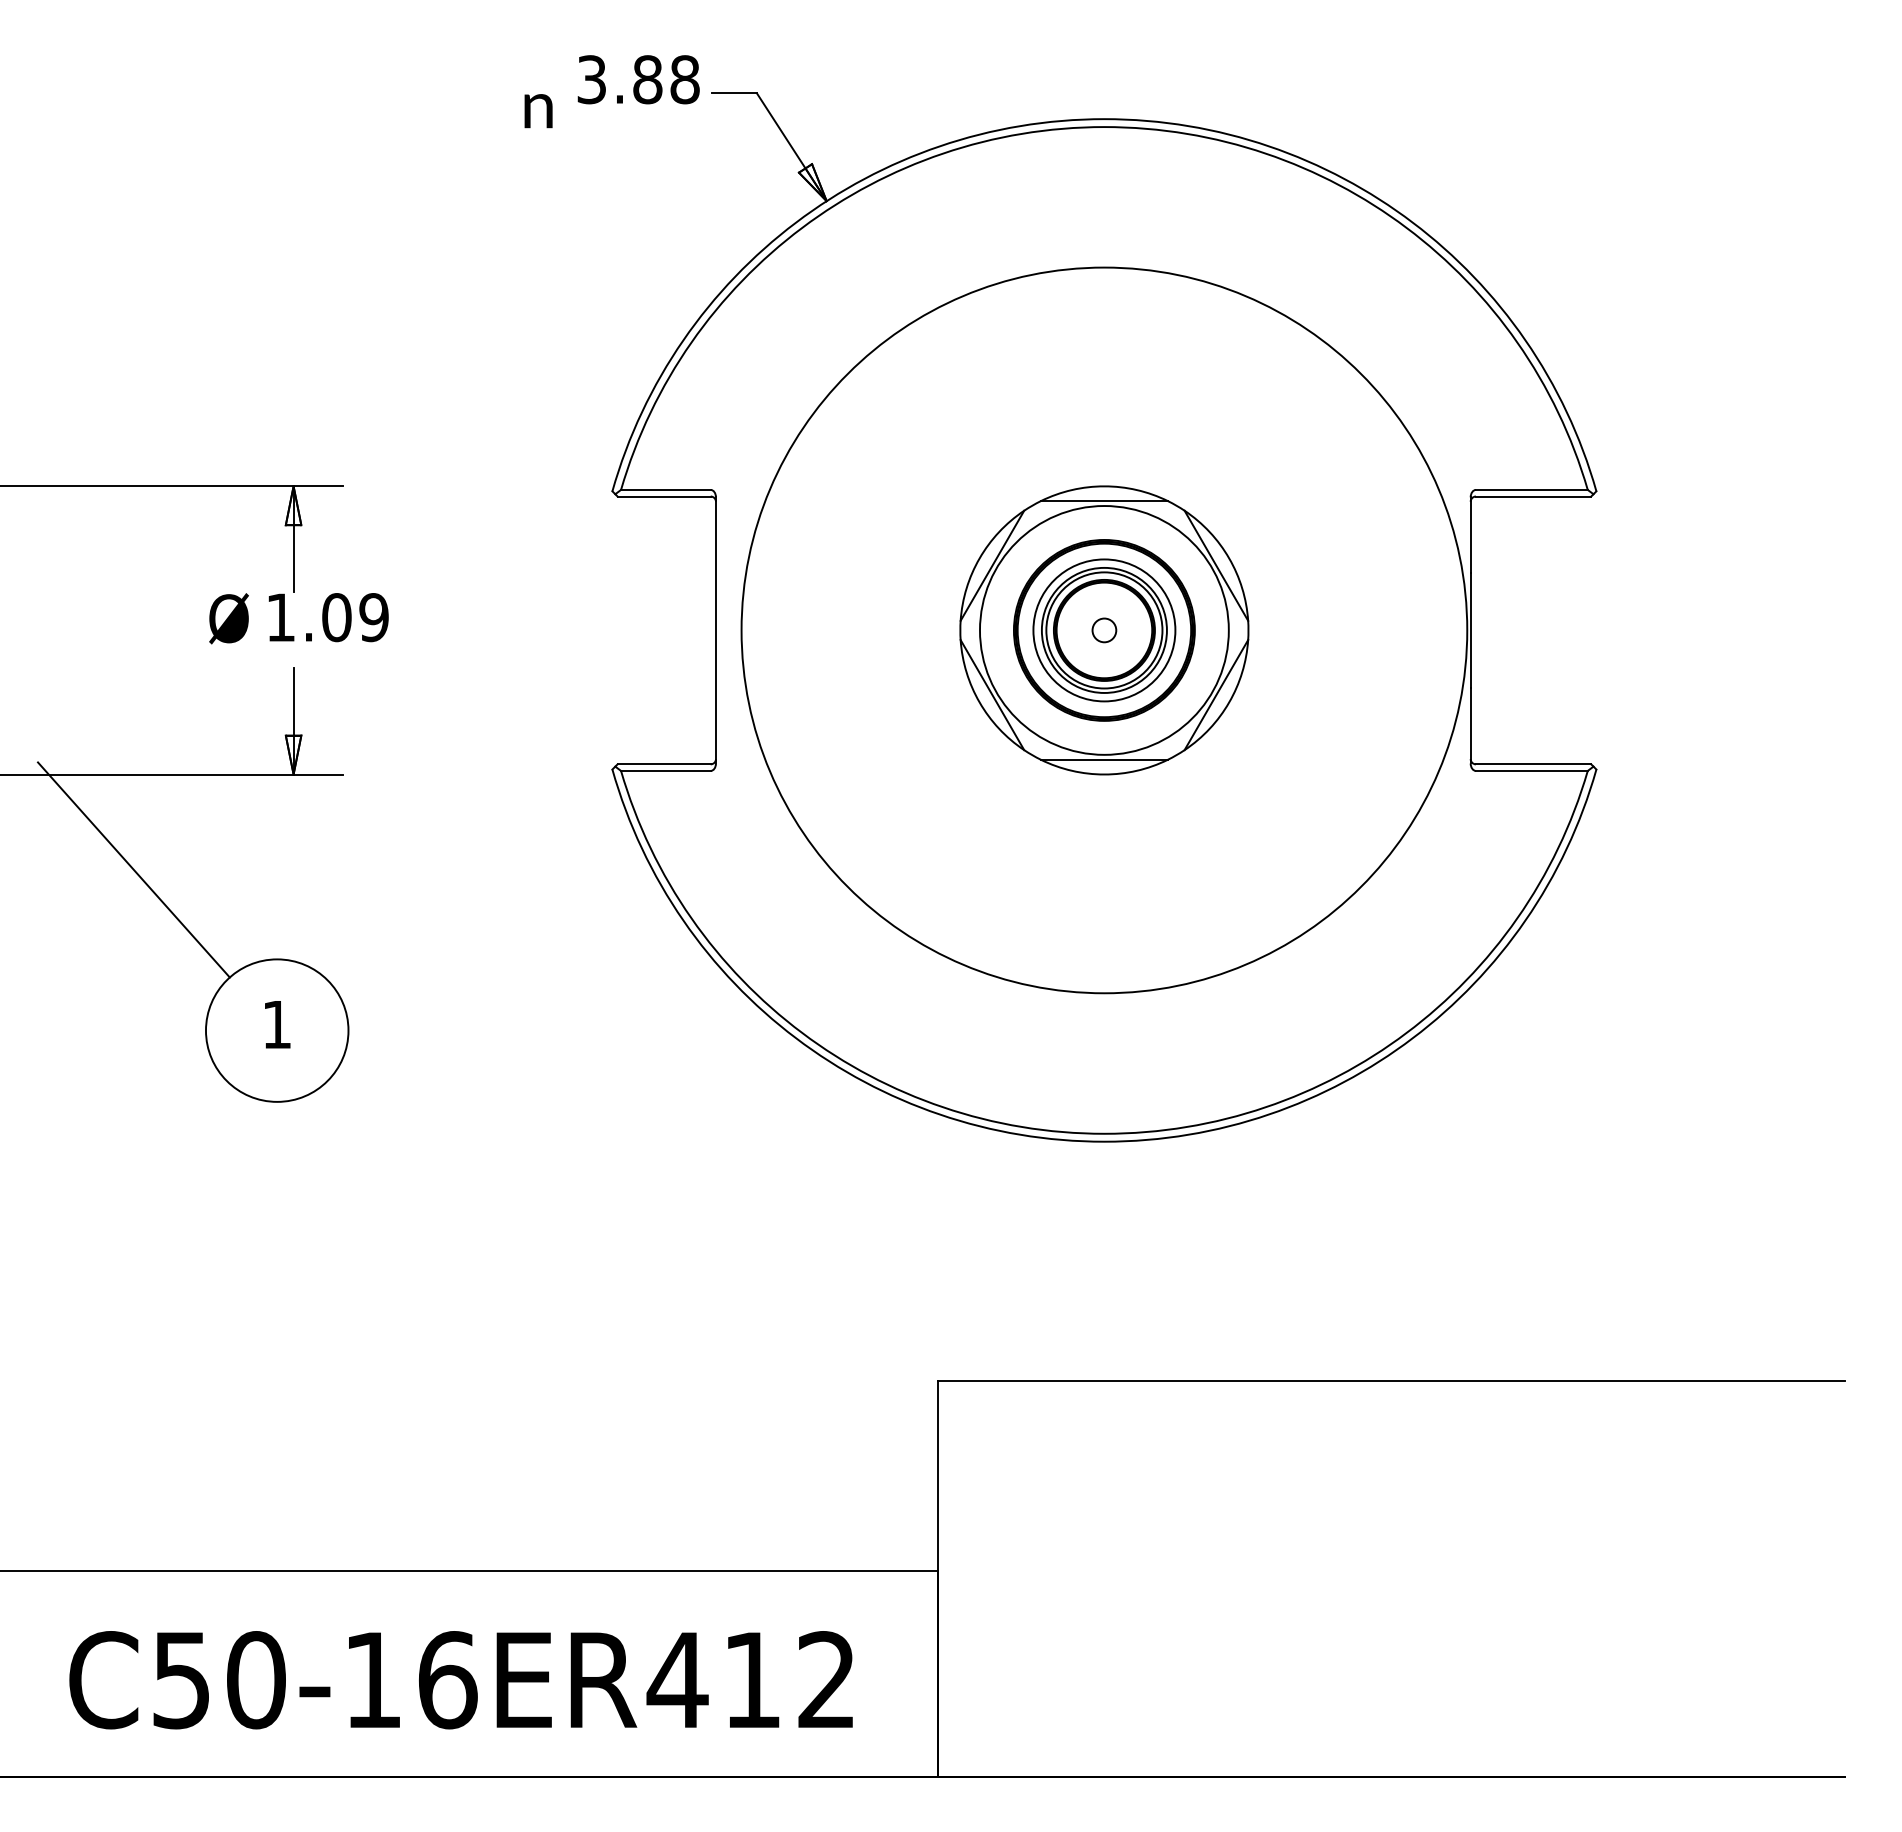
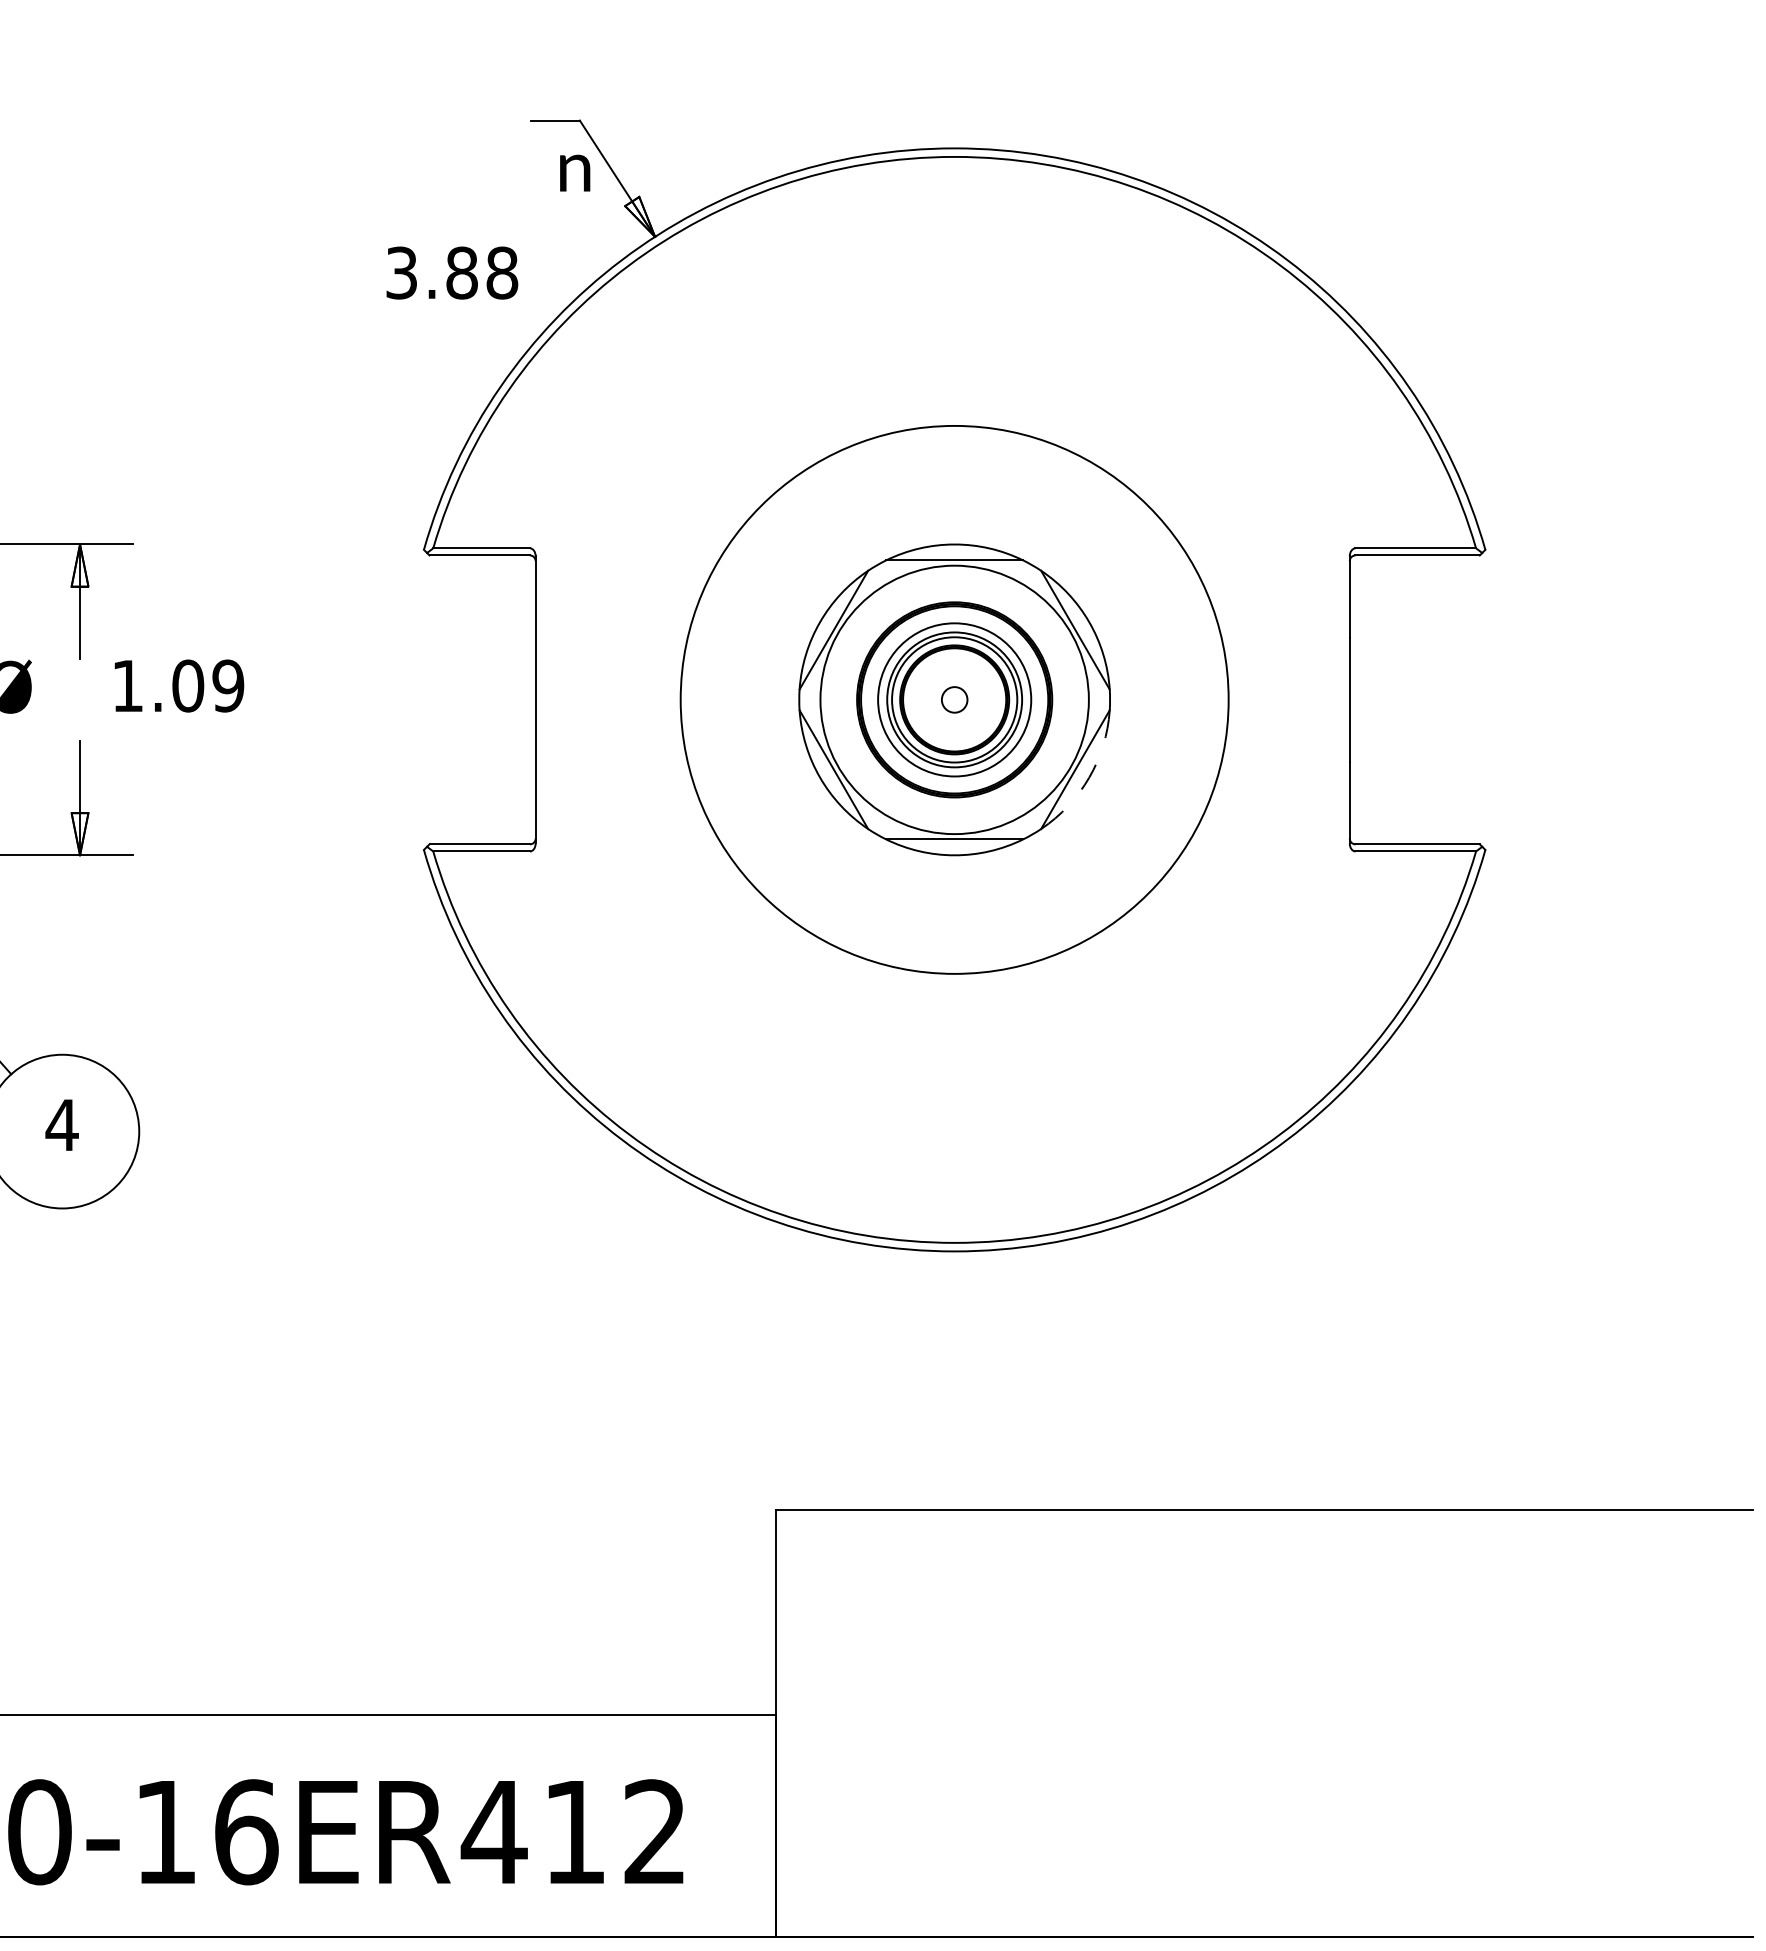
text: (638, 79) -> (452, 272), moved
text: (538, 111) -> (575, 173), moved
text: (328, 617) -> (179, 685), moved
circle: (1104, 630) -> (954, 699), size x0.7
arc: (1229, 702) -> (1089, 777), solid -> dashed
text: (276, 1024) -> (61, 1124), 1 -> 4

